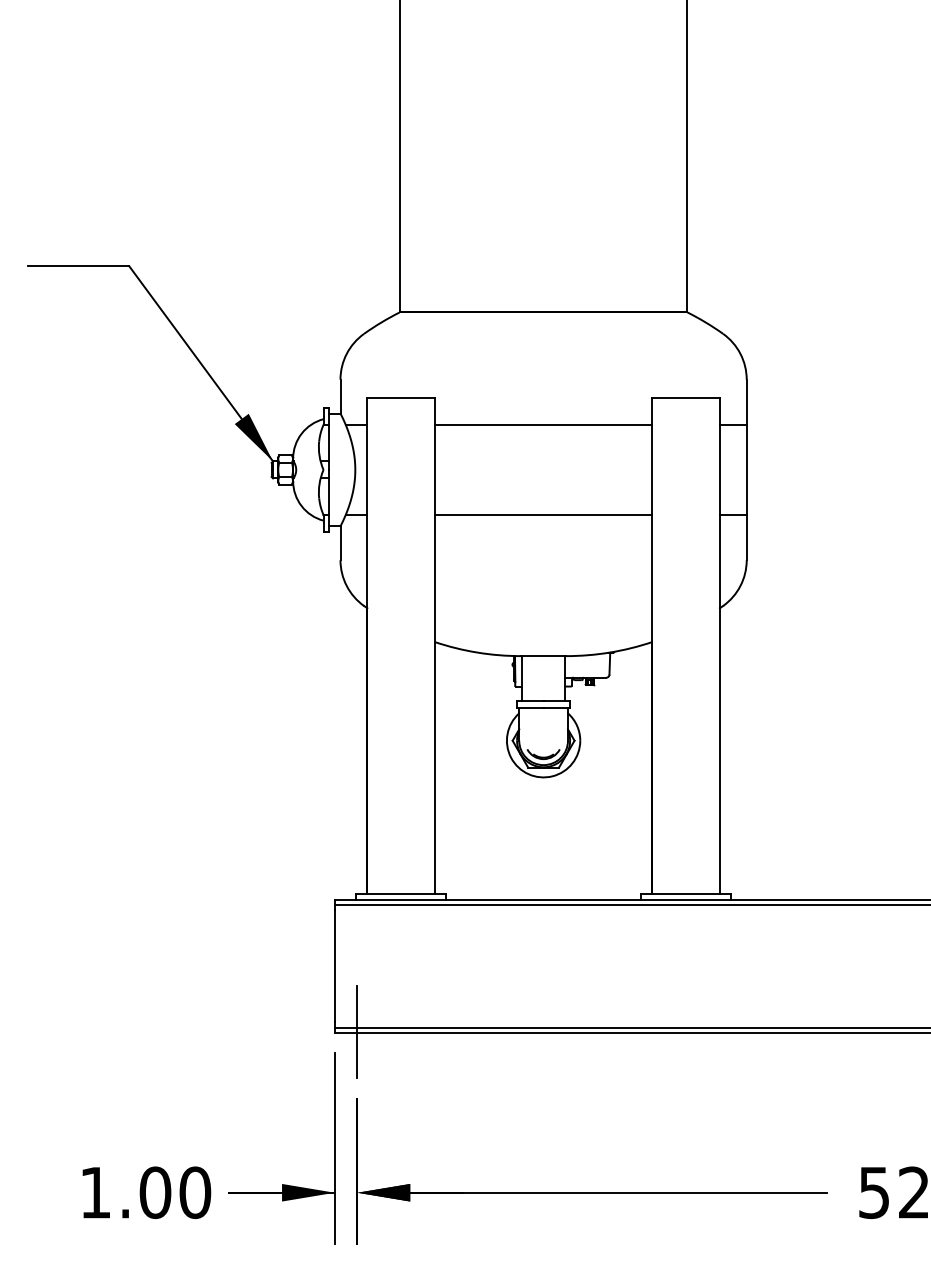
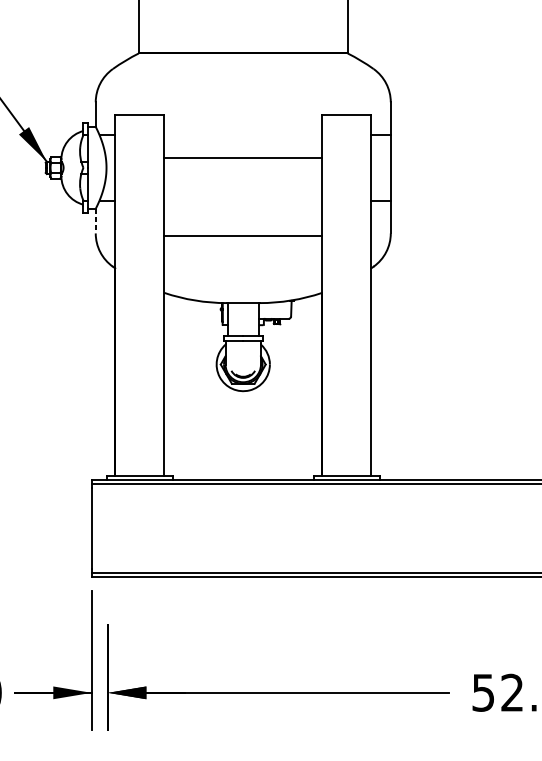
line: (543, 424) -> (243, 158), moved
line: (543, 515) -> (243, 235), moved
line: (340, 543) -> (95, 221), solid -> dashed
line: (357, 1031) -> (108, 575), removed

